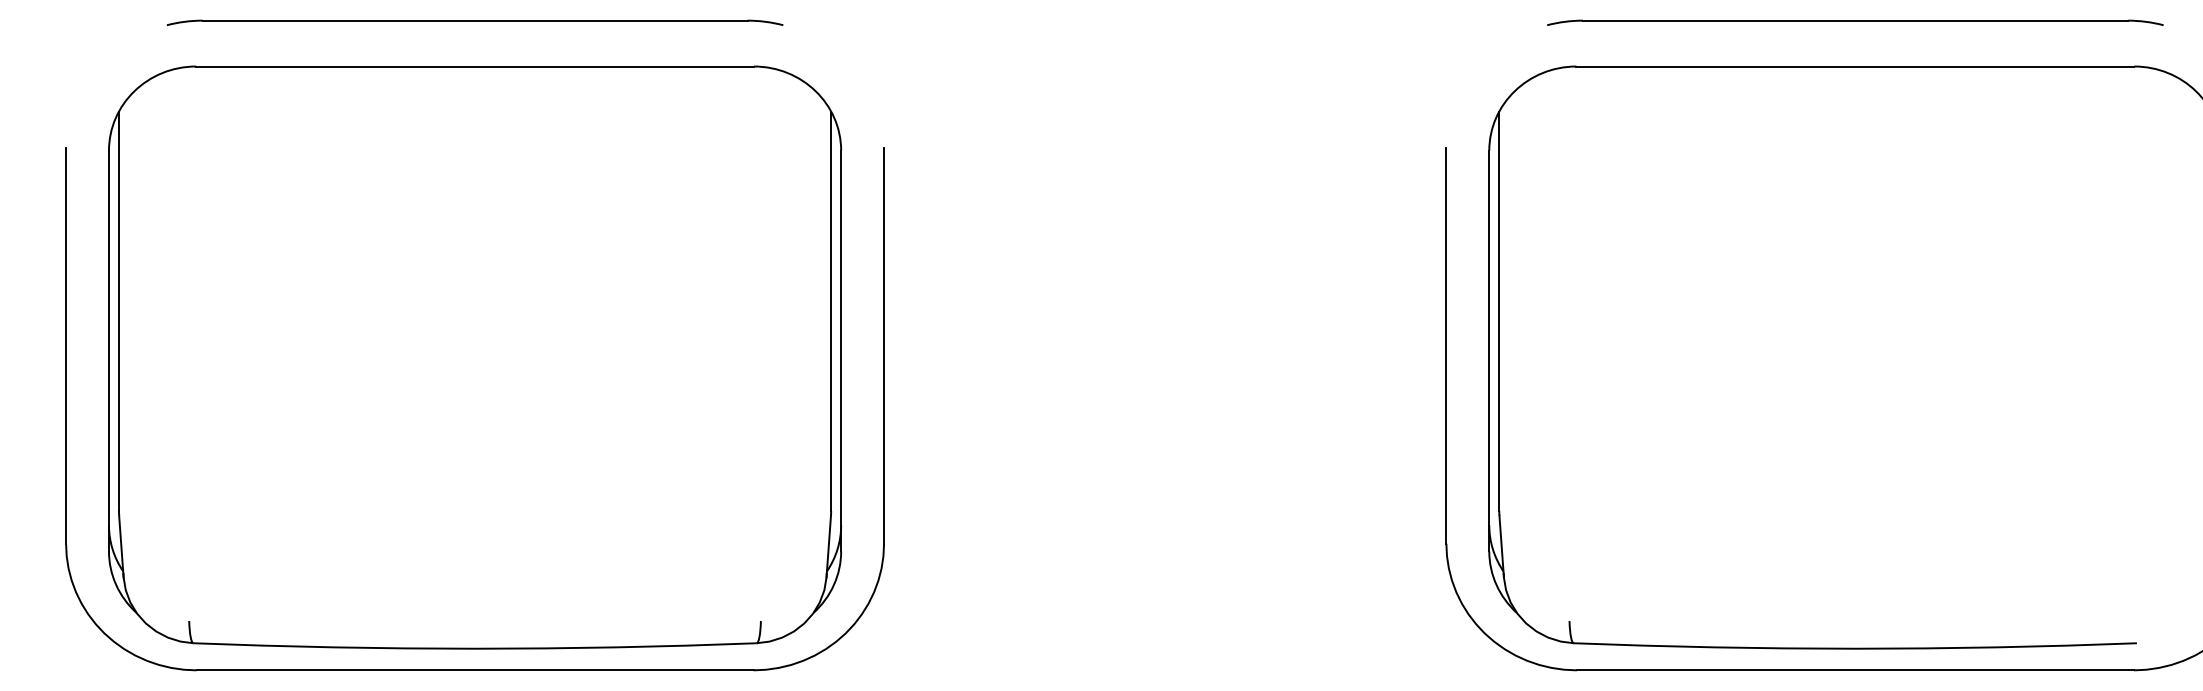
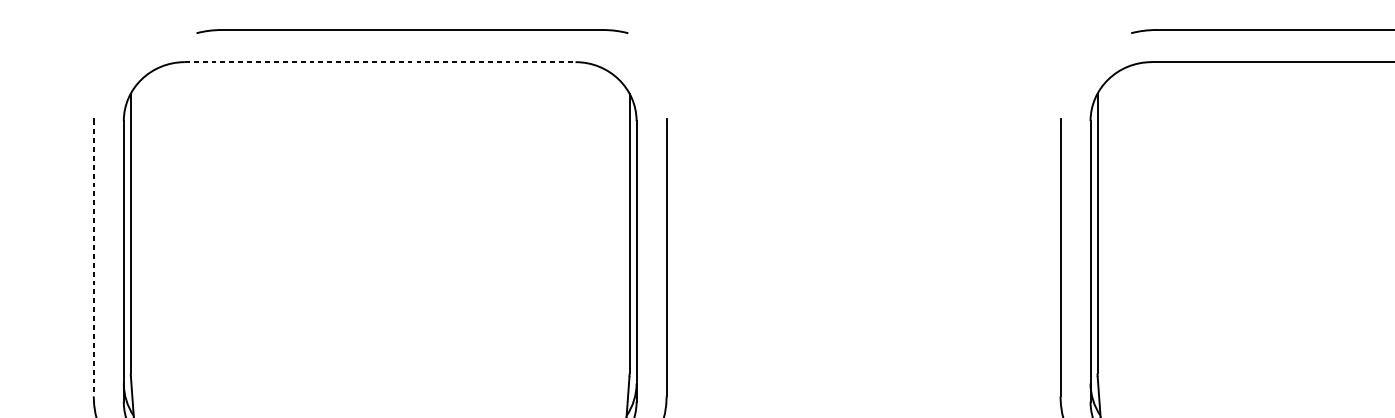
part: (474, 22) -> (412, 31), moved
line: (475, 66) -> (380, 62), solid -> dashed
line: (66, 347) -> (94, 258), solid -> dashed

